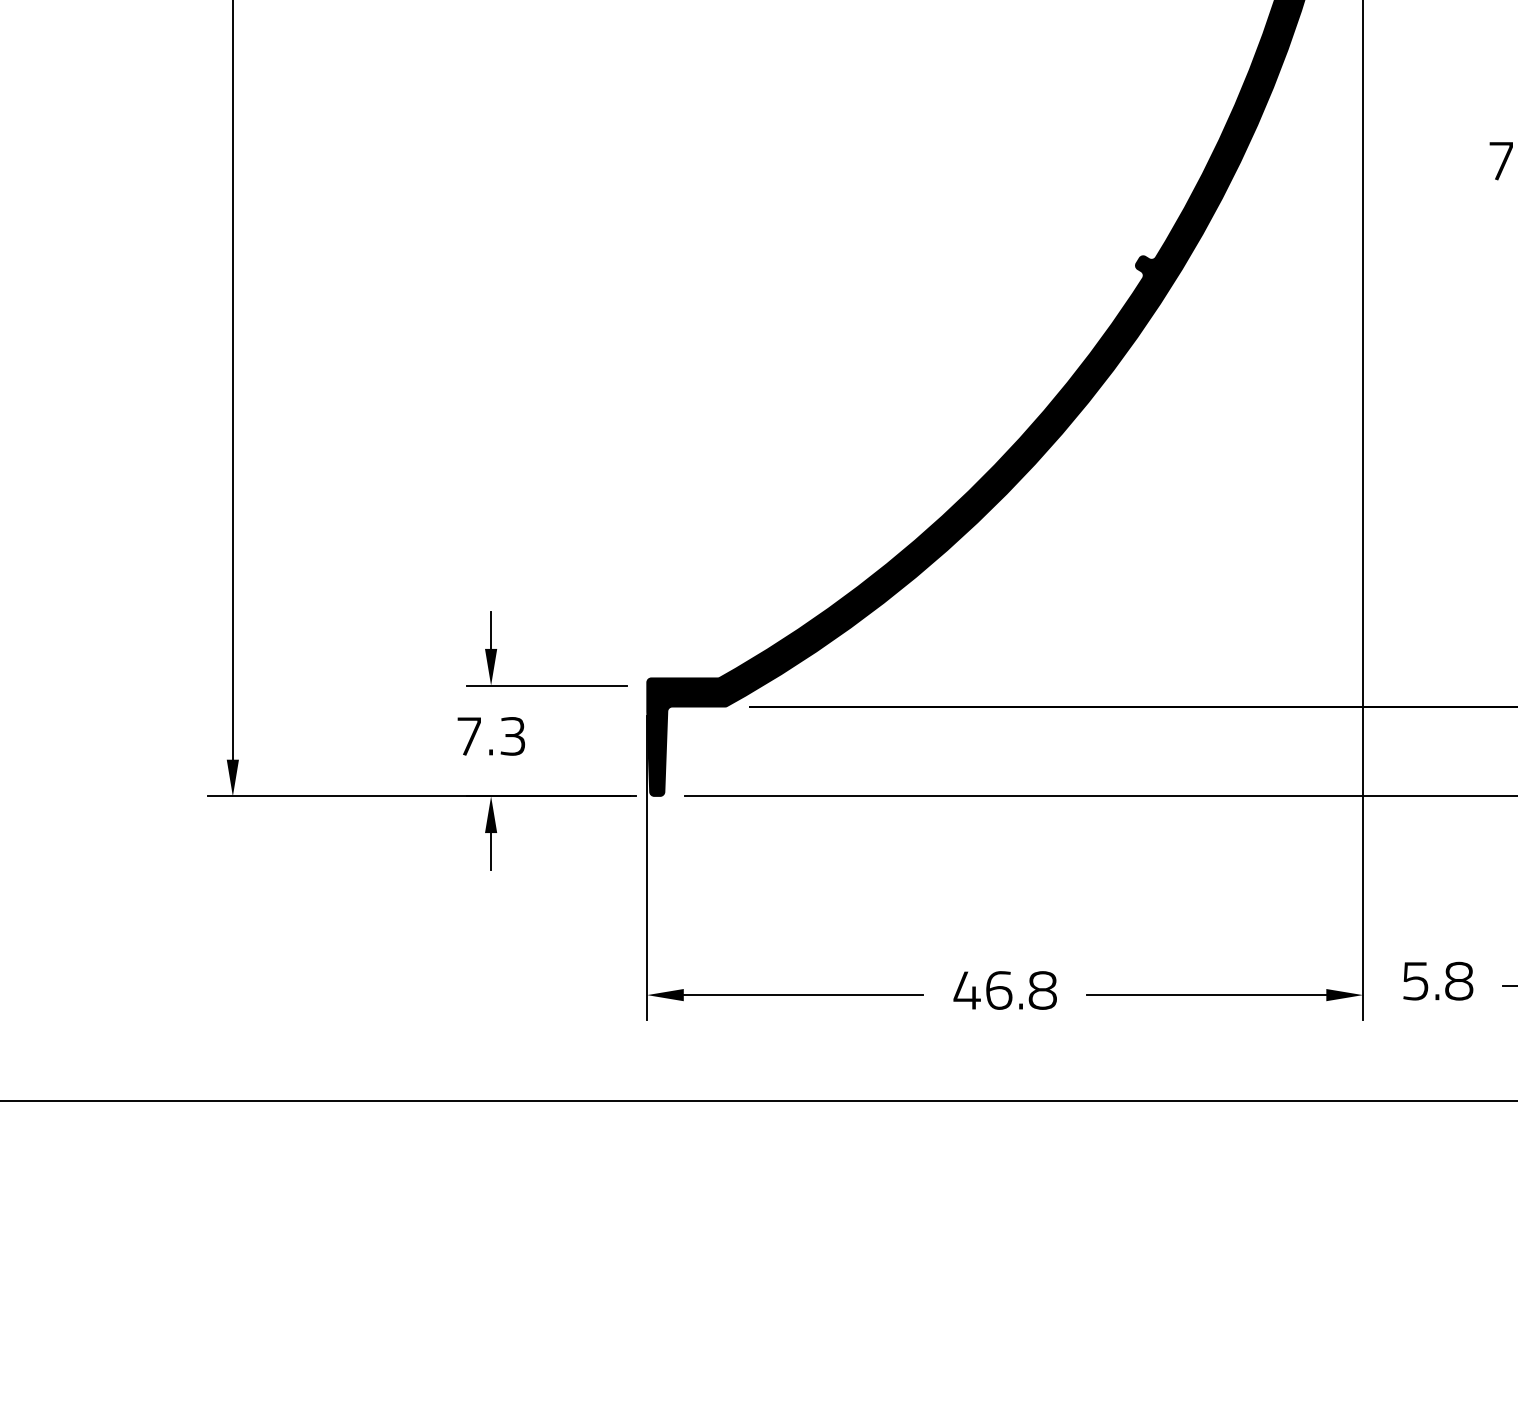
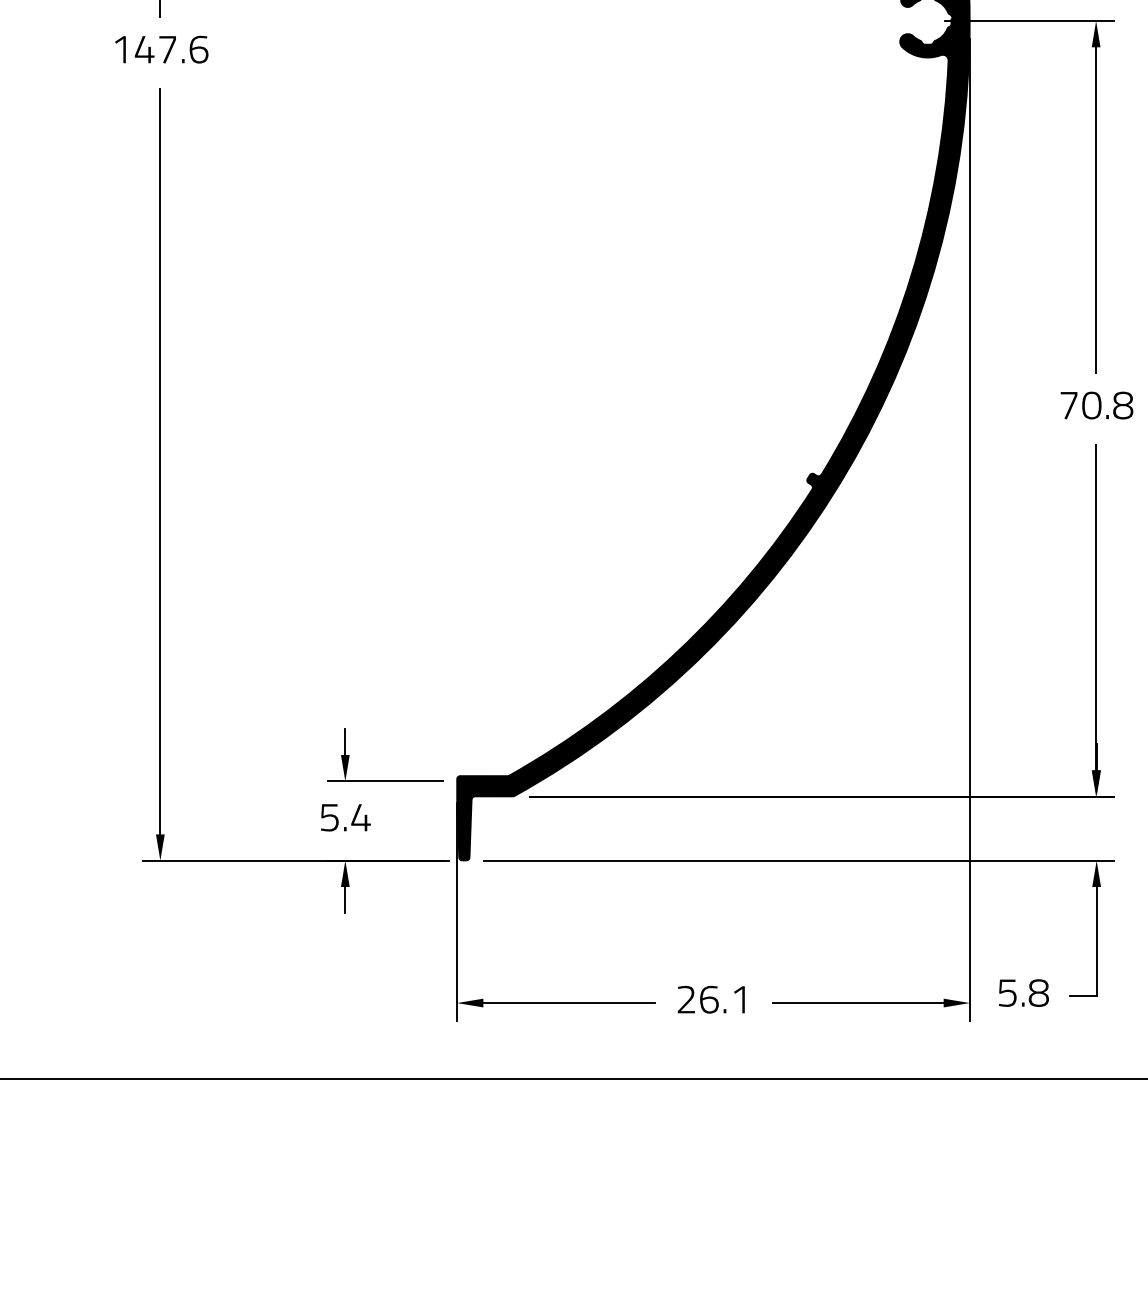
text: (491, 736) -> (345, 817), 7.3 -> 5.4
text: (1005, 990) -> (713, 999), 46.8 -> 26.1

